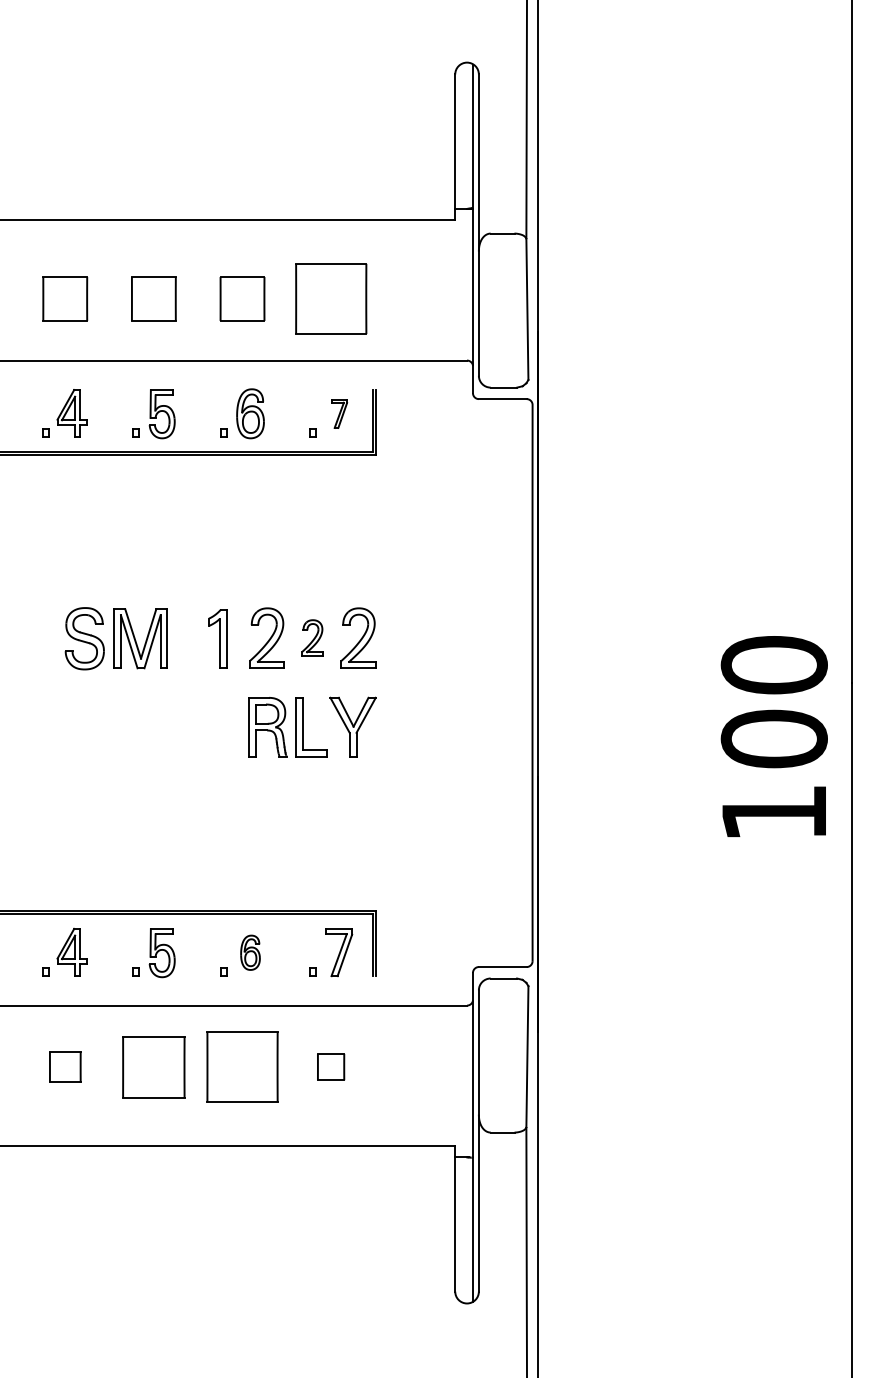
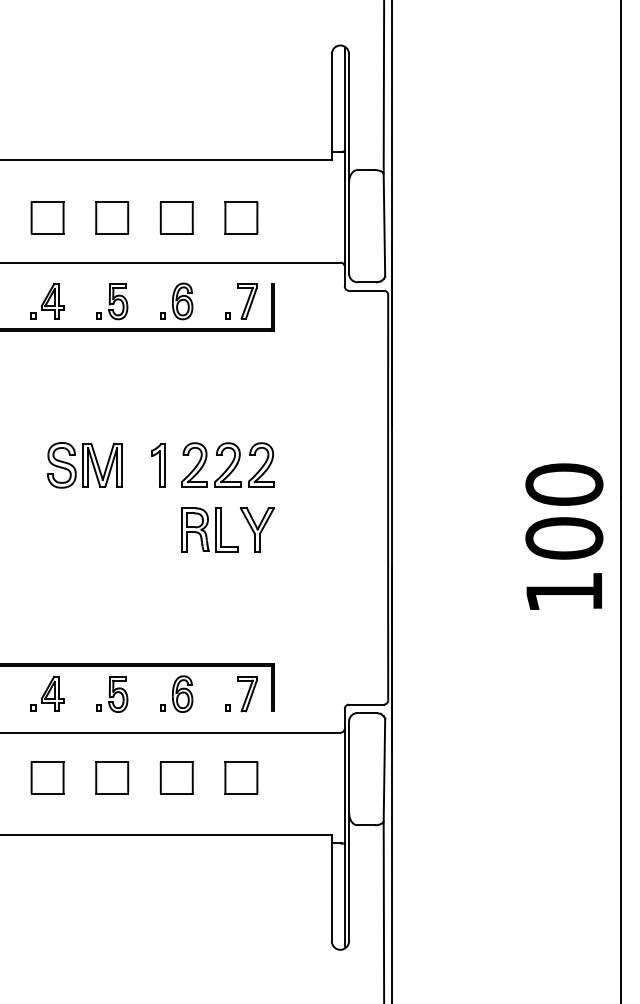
part: (330, 298) -> (240, 217), size x0.62
part: (339, 413) -> (247, 301), size x1.67
part: (312, 637) -> (227, 464), size x1.67
part: (250, 952) -> (182, 694), size x1.43
part: (65, 1066) -> (47, 777), size x1.43
part: (153, 1066) -> (111, 777), size x0.71
part: (242, 1066) -> (176, 777), size x0.62
part: (330, 1066) -> (240, 777), size x1.67

